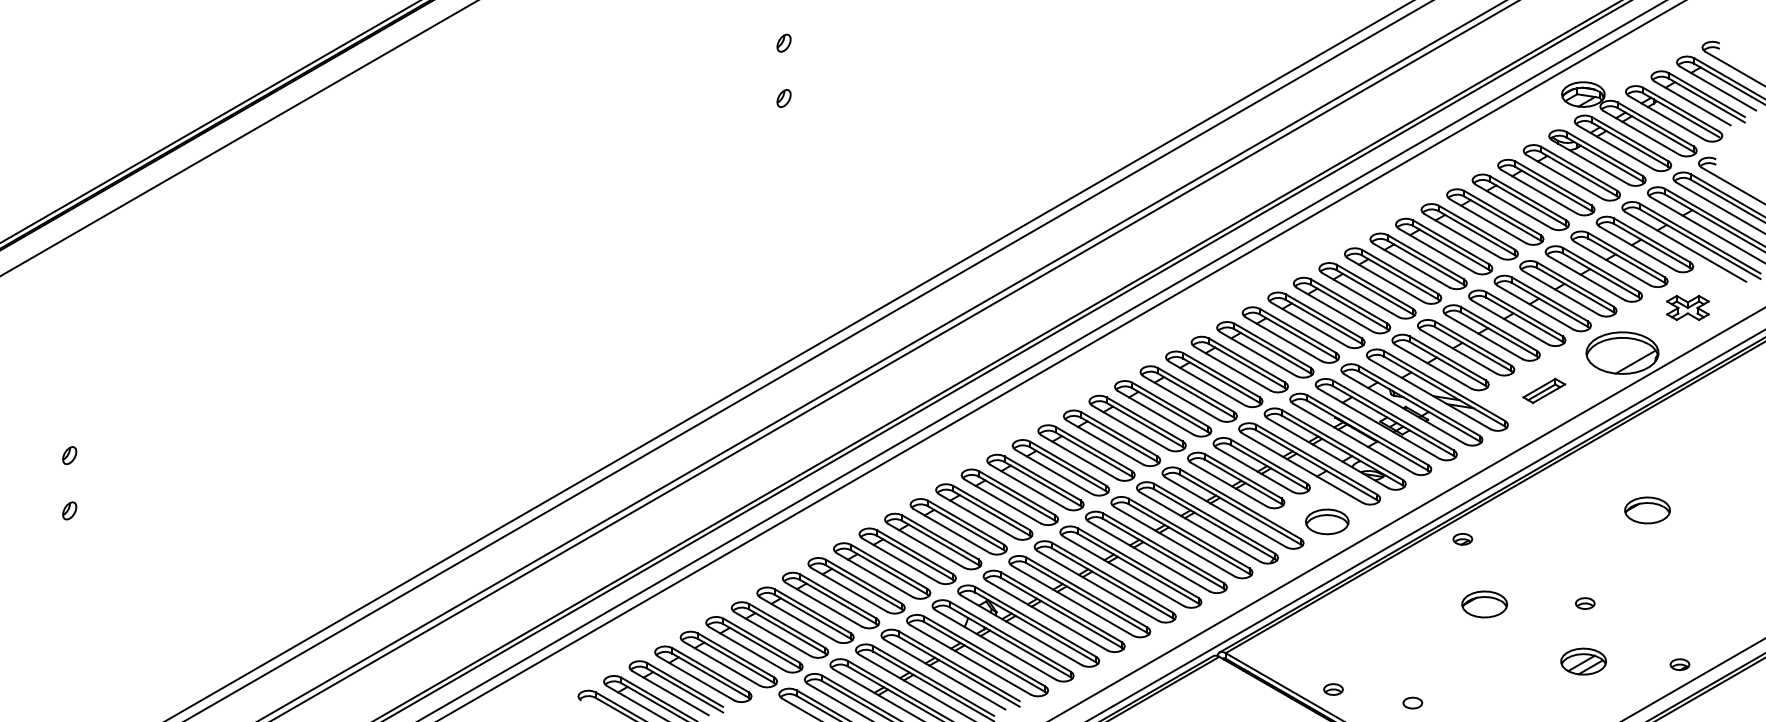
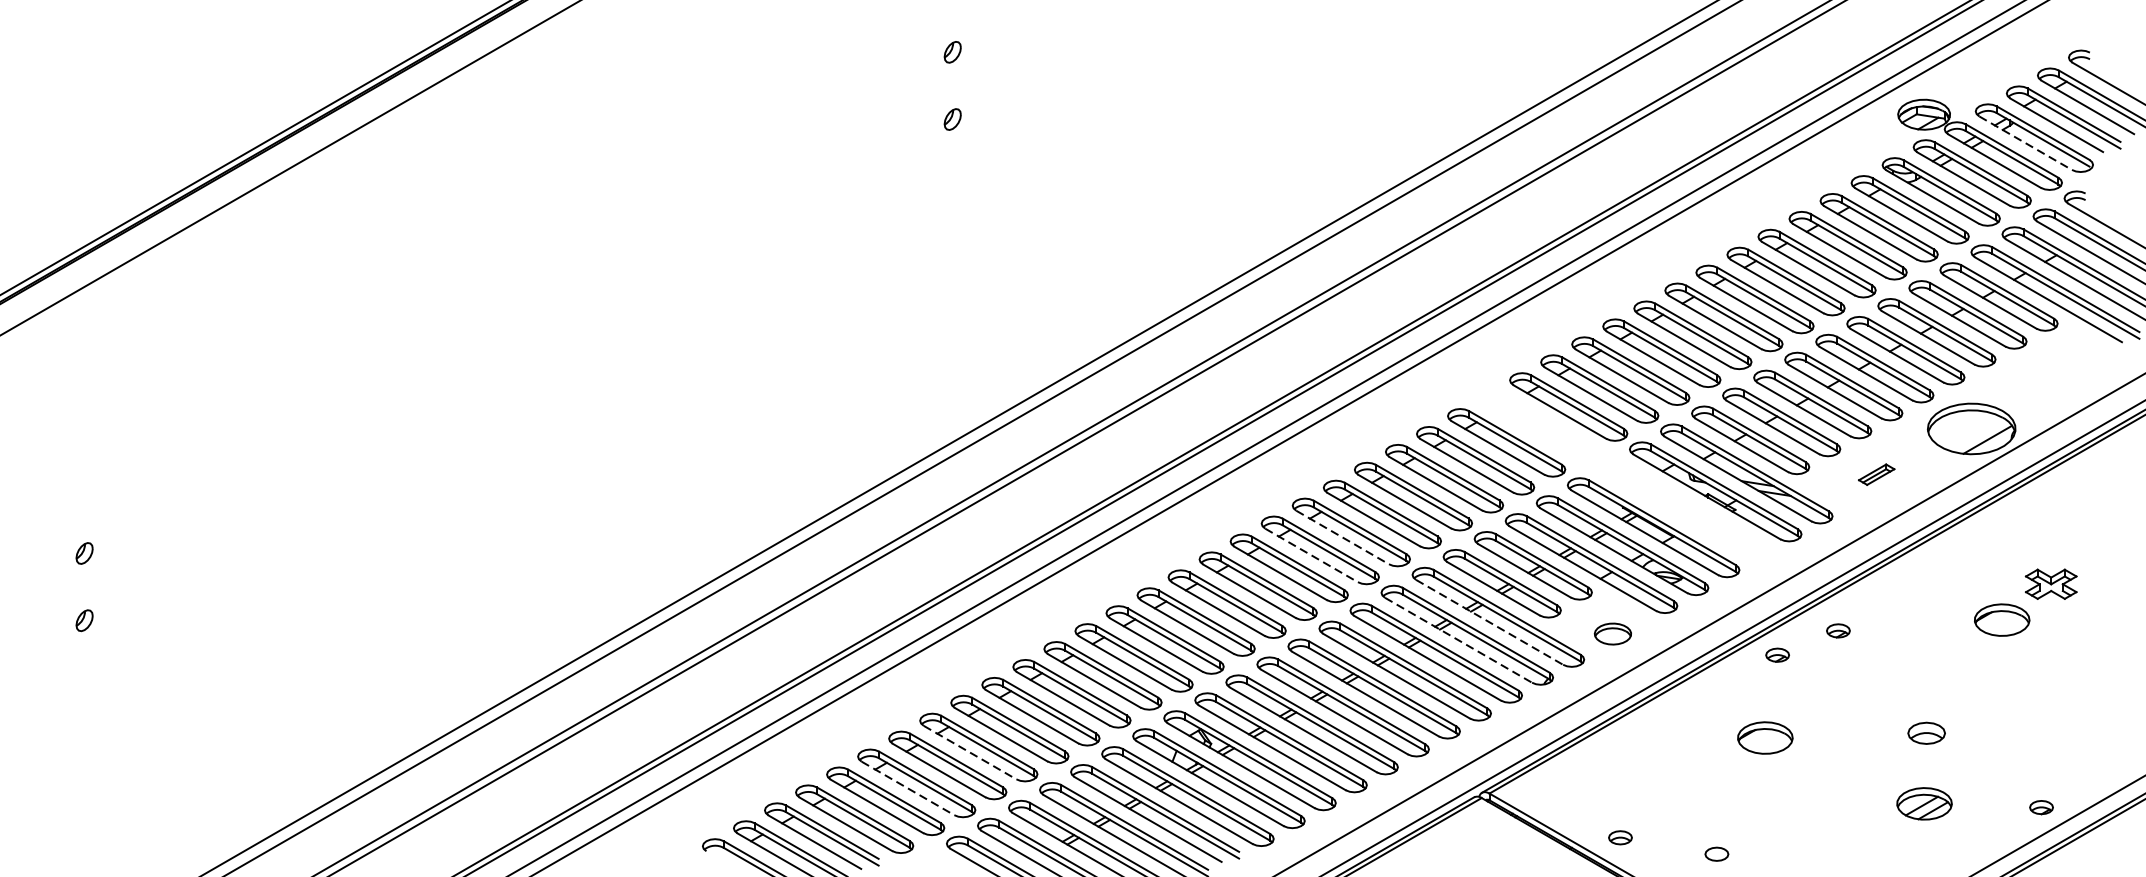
line: (1667, 118) -> (2026, 143), solid -> dashed
part: (1687, 307) -> (2050, 583), moved
part: (1544, 390) -> (1876, 474), size x0.7
part: (1336, 391) -> (1624, 475), removed
line: (1105, 442) -> (1343, 537), solid -> dashed
line: (1079, 457) -> (1311, 555), solid -> dashed
line: (1225, 512) -> (1489, 622), solid -> dashed
part: (1512, 519) -> (1838, 631), added
part: (1327, 521) -> (1613, 633), size x0.7
line: (1200, 527) -> (1458, 640), solid -> dashed
part: (1584, 603) -> (1925, 733), size x1.6
part: (1484, 604) -> (1765, 738), moved
line: (798, 619) -> (970, 752), solid -> dashed
line: (747, 649) -> (908, 789), solid -> dashed

